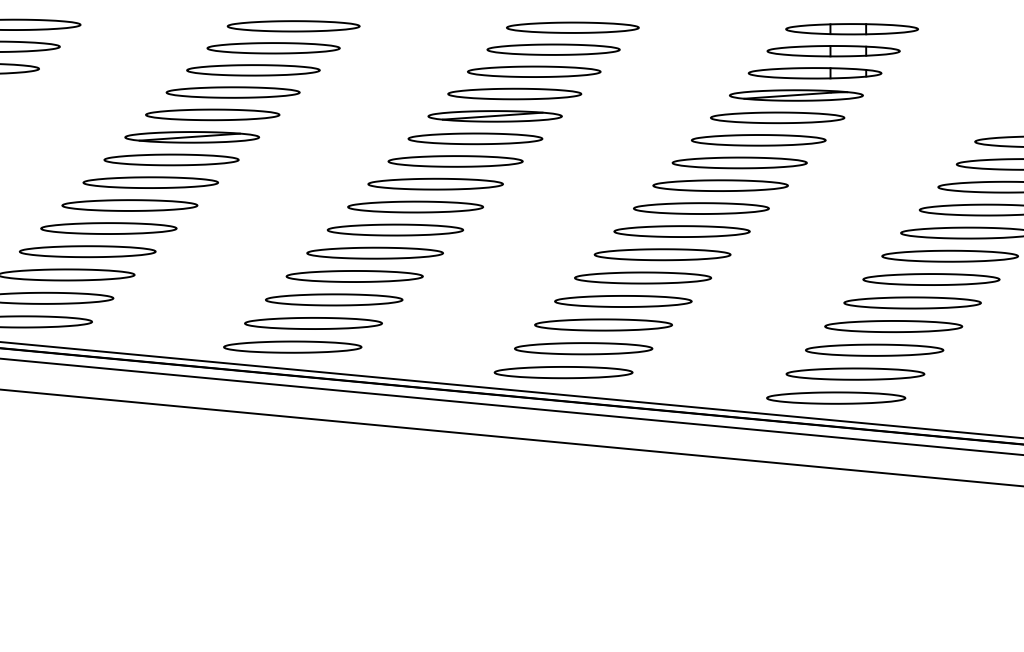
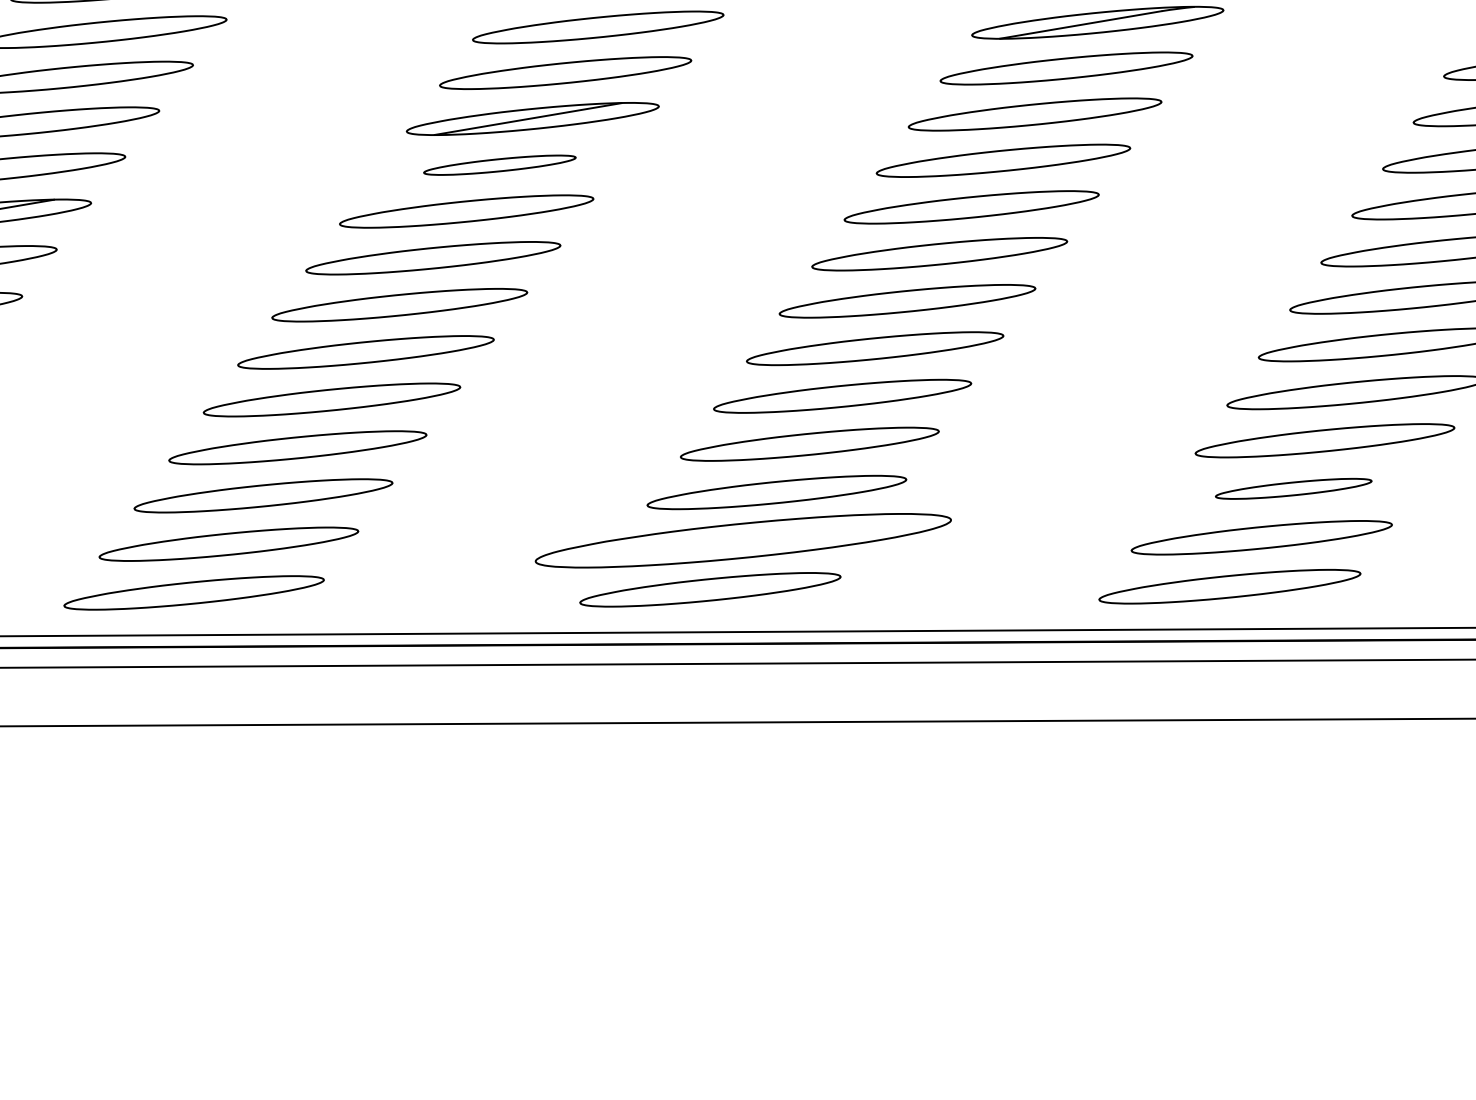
part: (475, 138) -> (499, 164), size x0.6
part: (583, 348) -> (743, 540), size x1.6
part: (874, 349) -> (1293, 487), size x0.6

